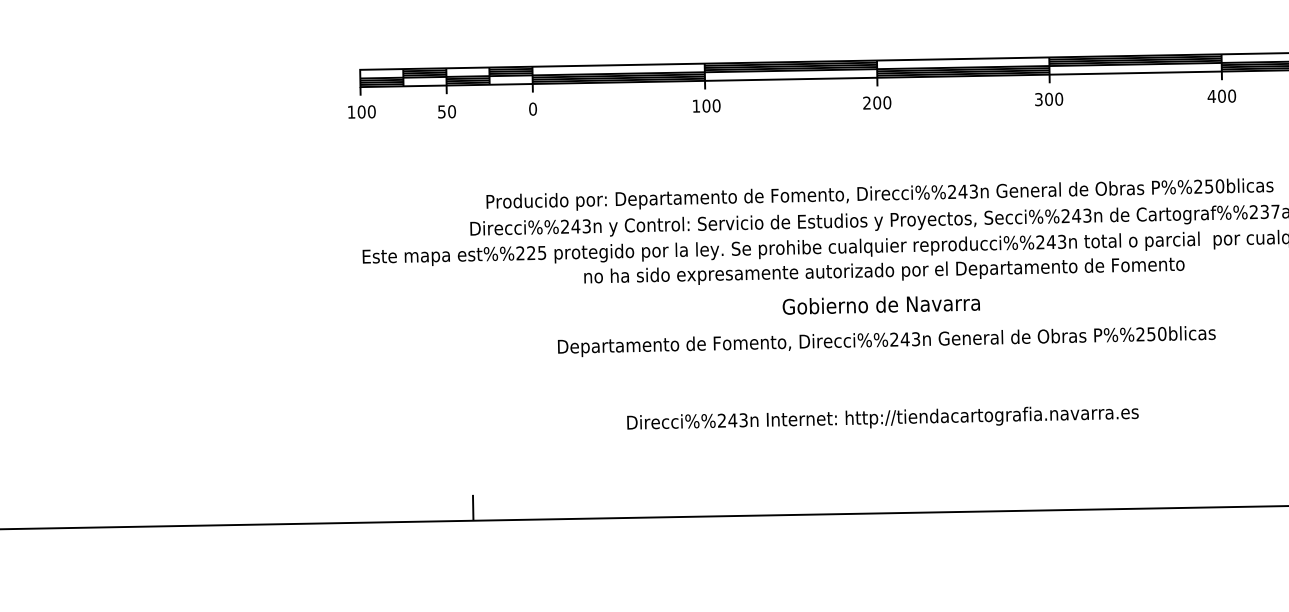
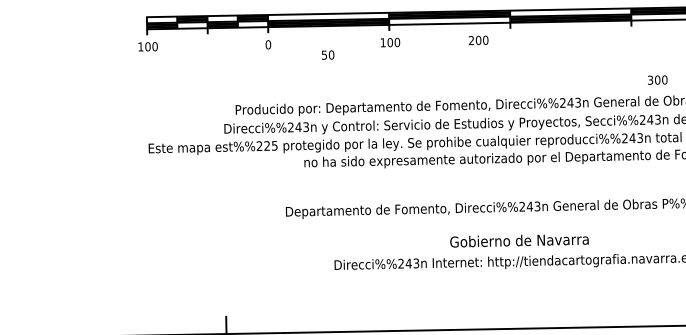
text: (1049, 99) -> (658, 80), moved
text: (877, 102) -> (478, 40), moved
text: (446, 111) -> (327, 54), moved
text: (880, 305) -> (518, 241), moved

